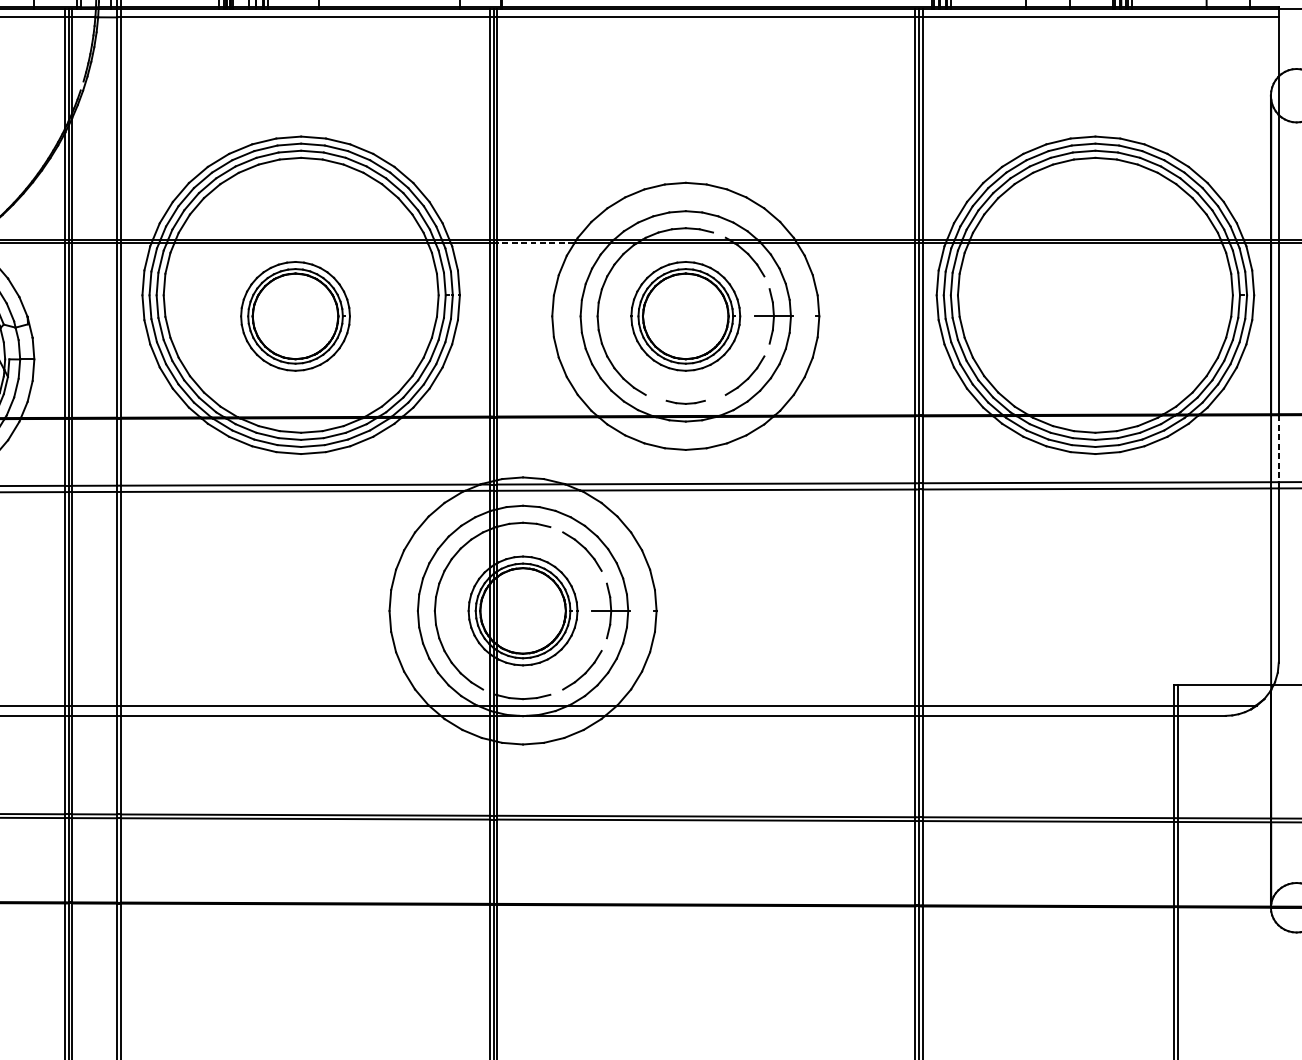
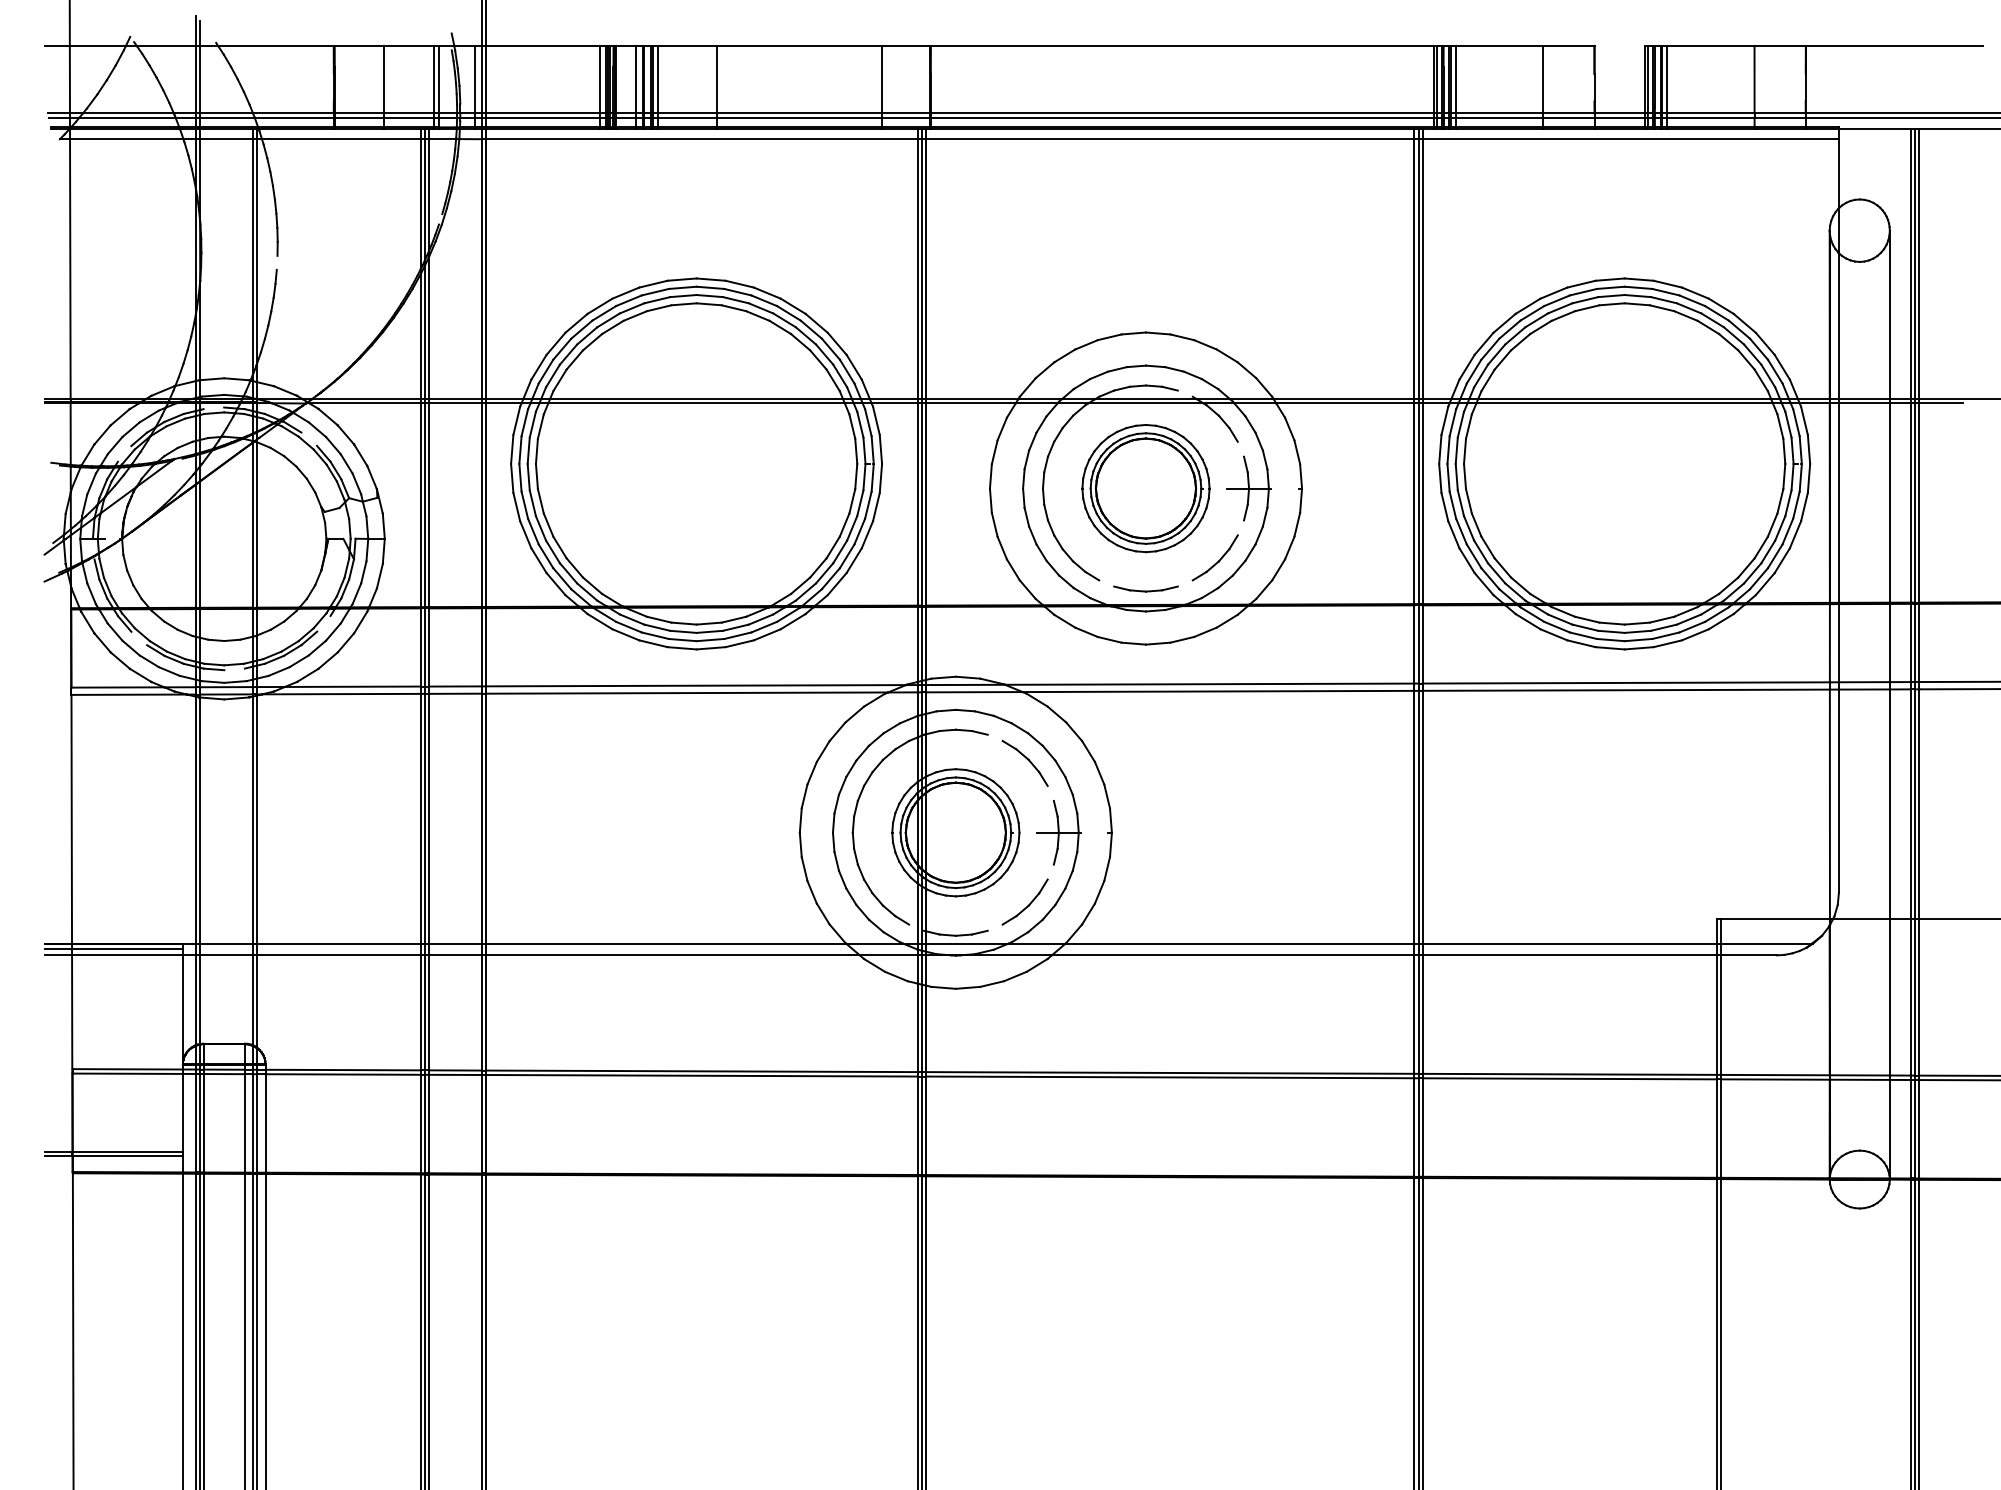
line: (535, 243) -> (970, 403), dashed -> solid
part: (295, 316) -> (689, 488), removed
part: (685, 401) -> (1145, 588), size x1.43
line: (1278, 448) -> (1838, 643), dashed -> solid

